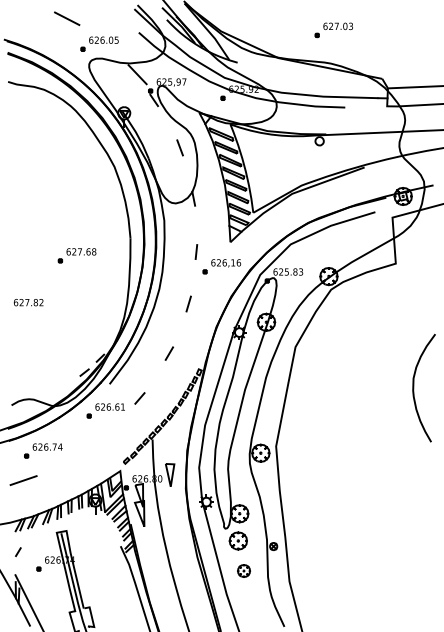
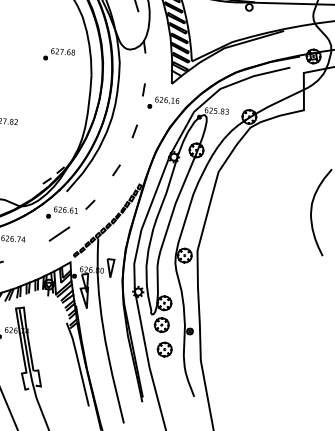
part: (76, 255) -> (58, 54), moved
line: (103, 437) -> (58, 234), added
part: (243, 570) -> (164, 349), size x1.43

